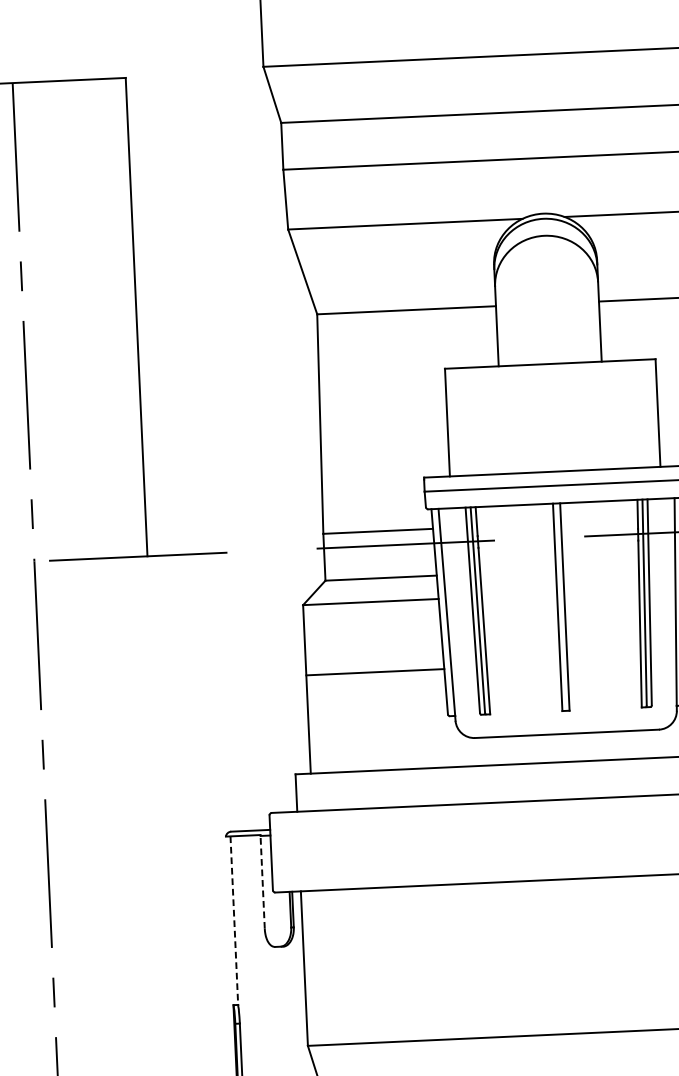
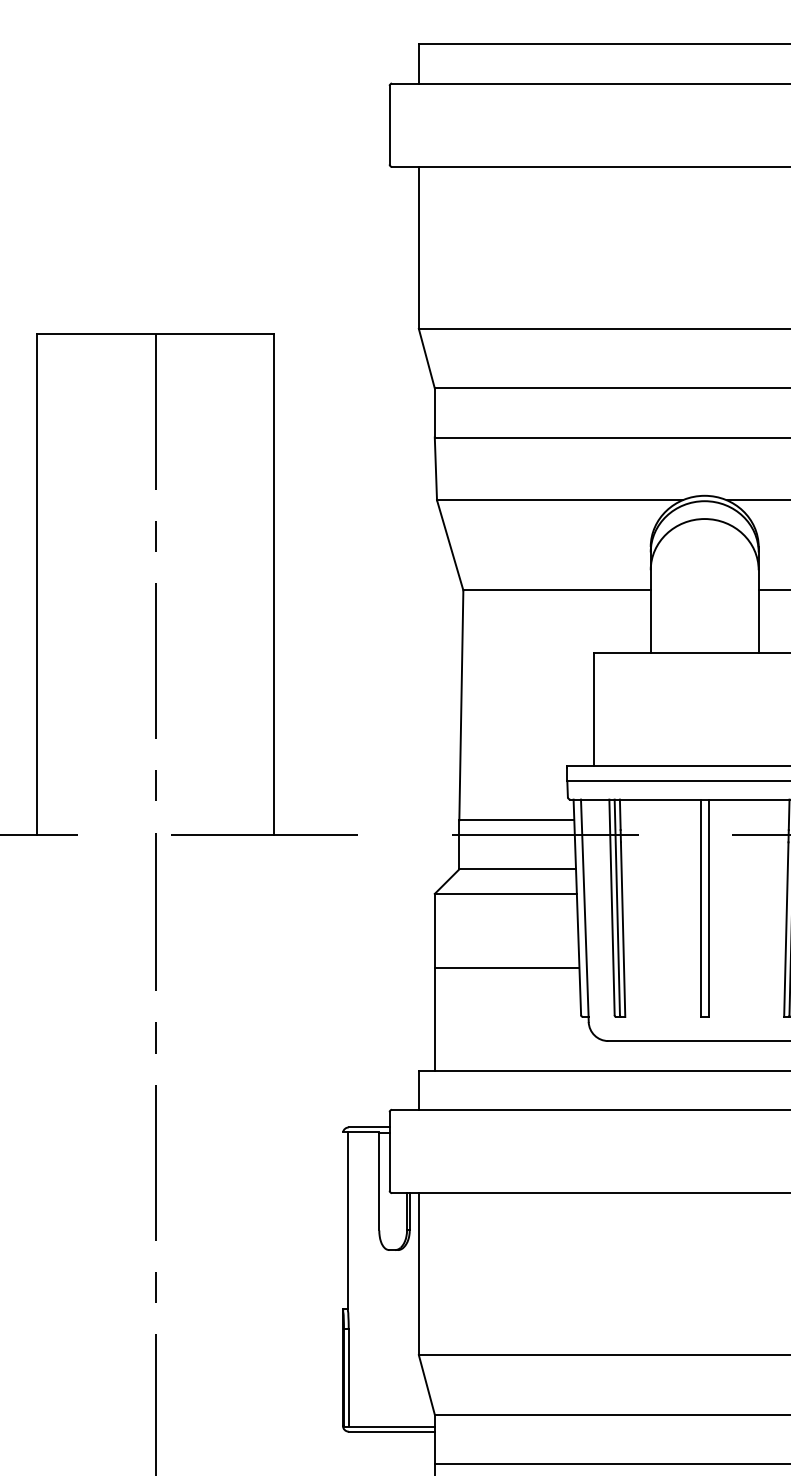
line: (262, 881) -> (379, 1181), dashed -> solid
line: (234, 921) -> (347, 1221), dashed -> solid

